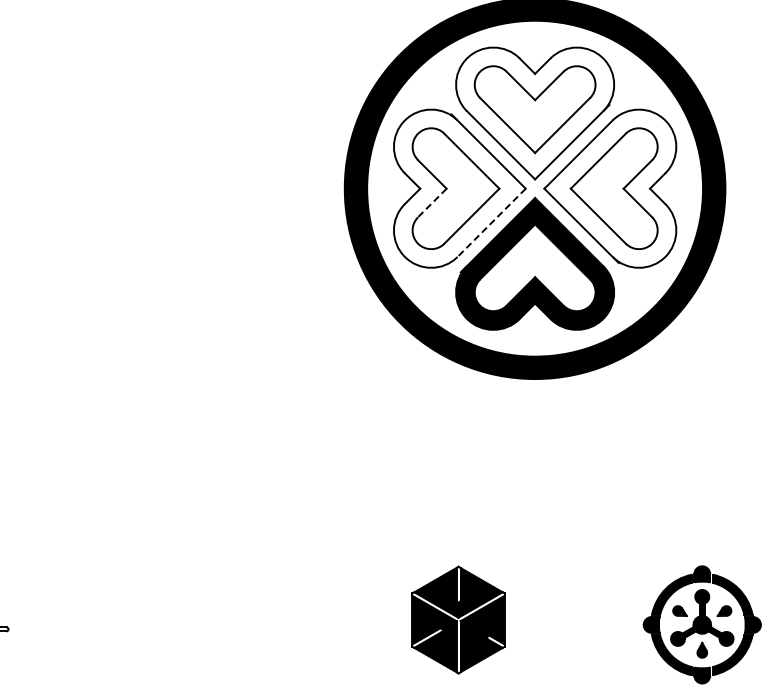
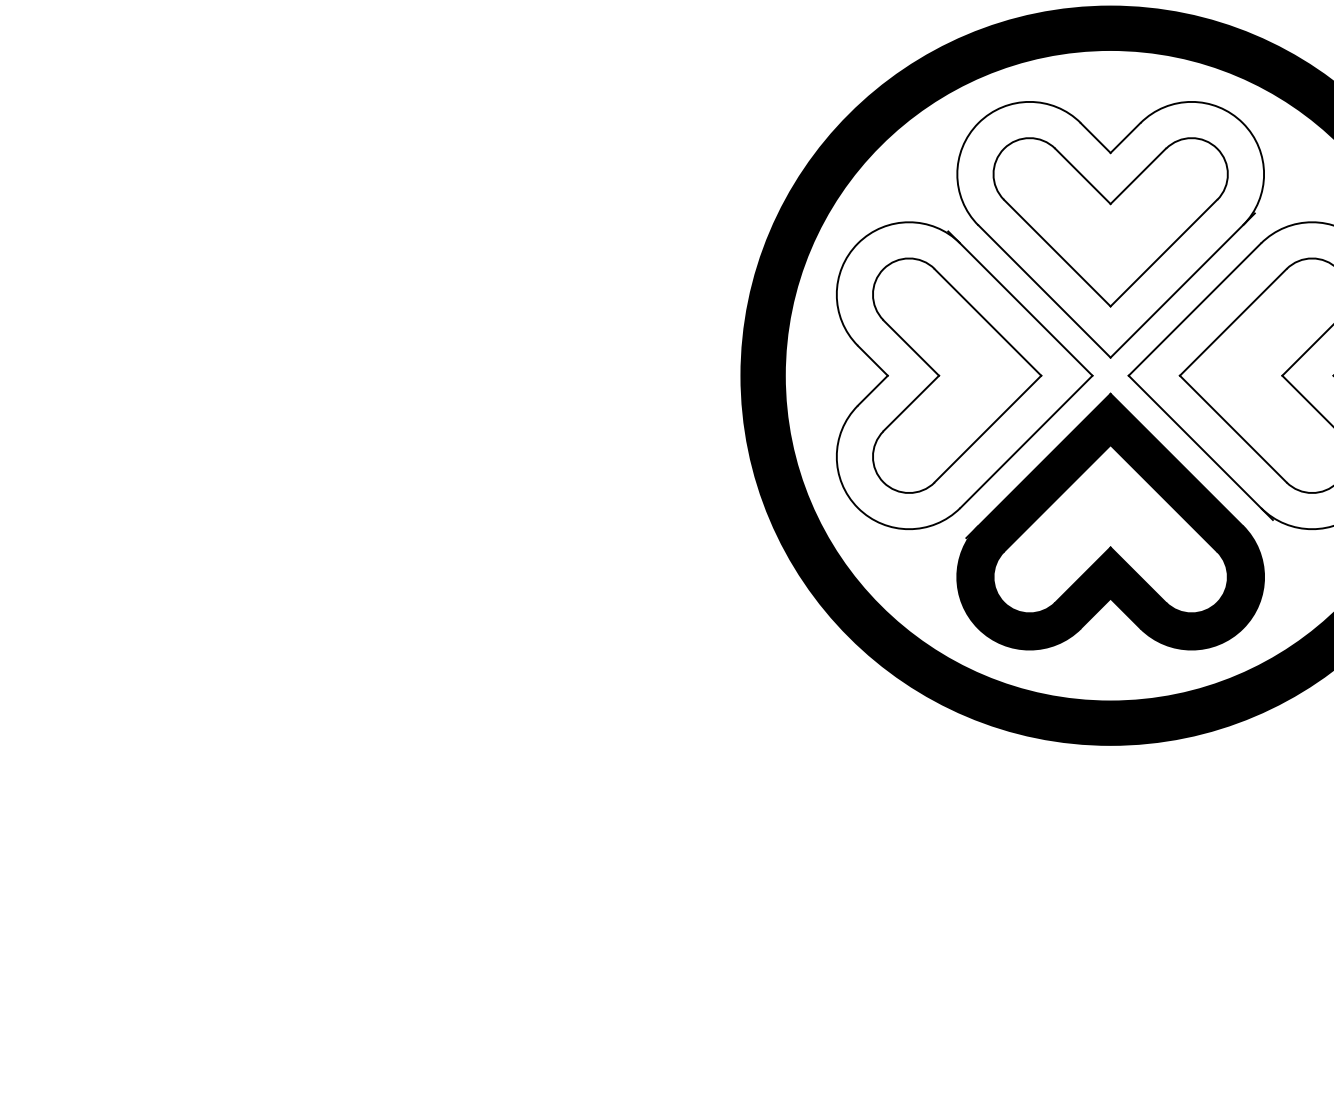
line: (431, 203) -> (909, 404), dashed -> solid
line: (491, 223) -> (1026, 443), dashed -> solid

